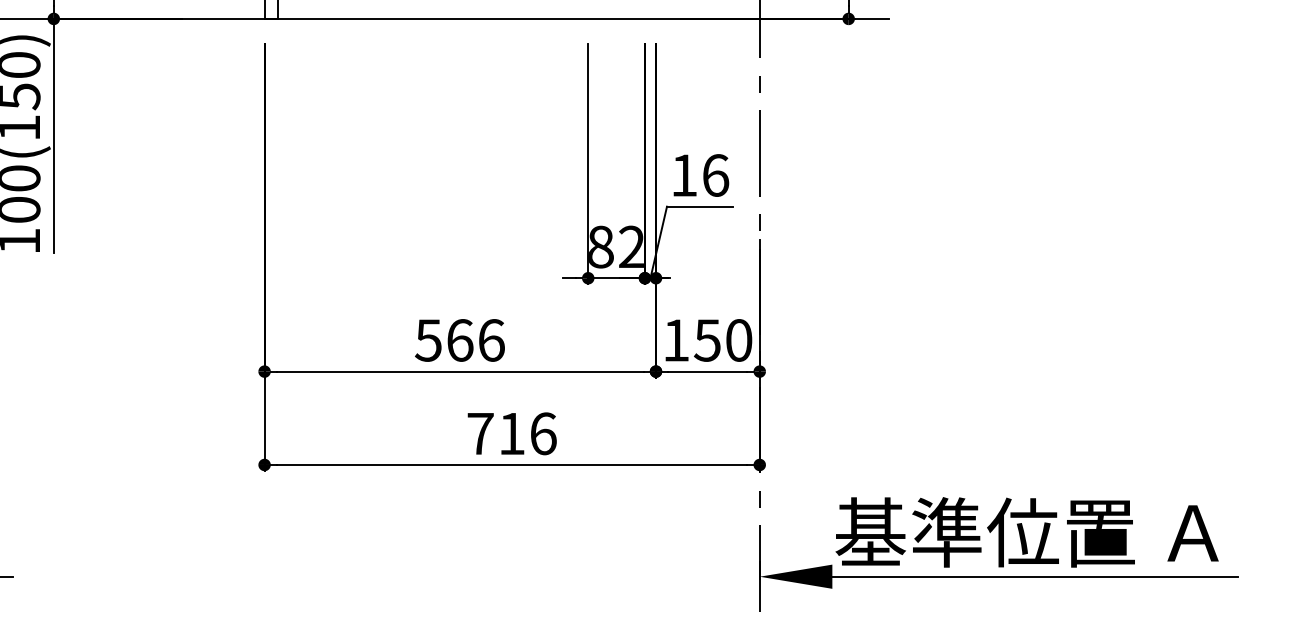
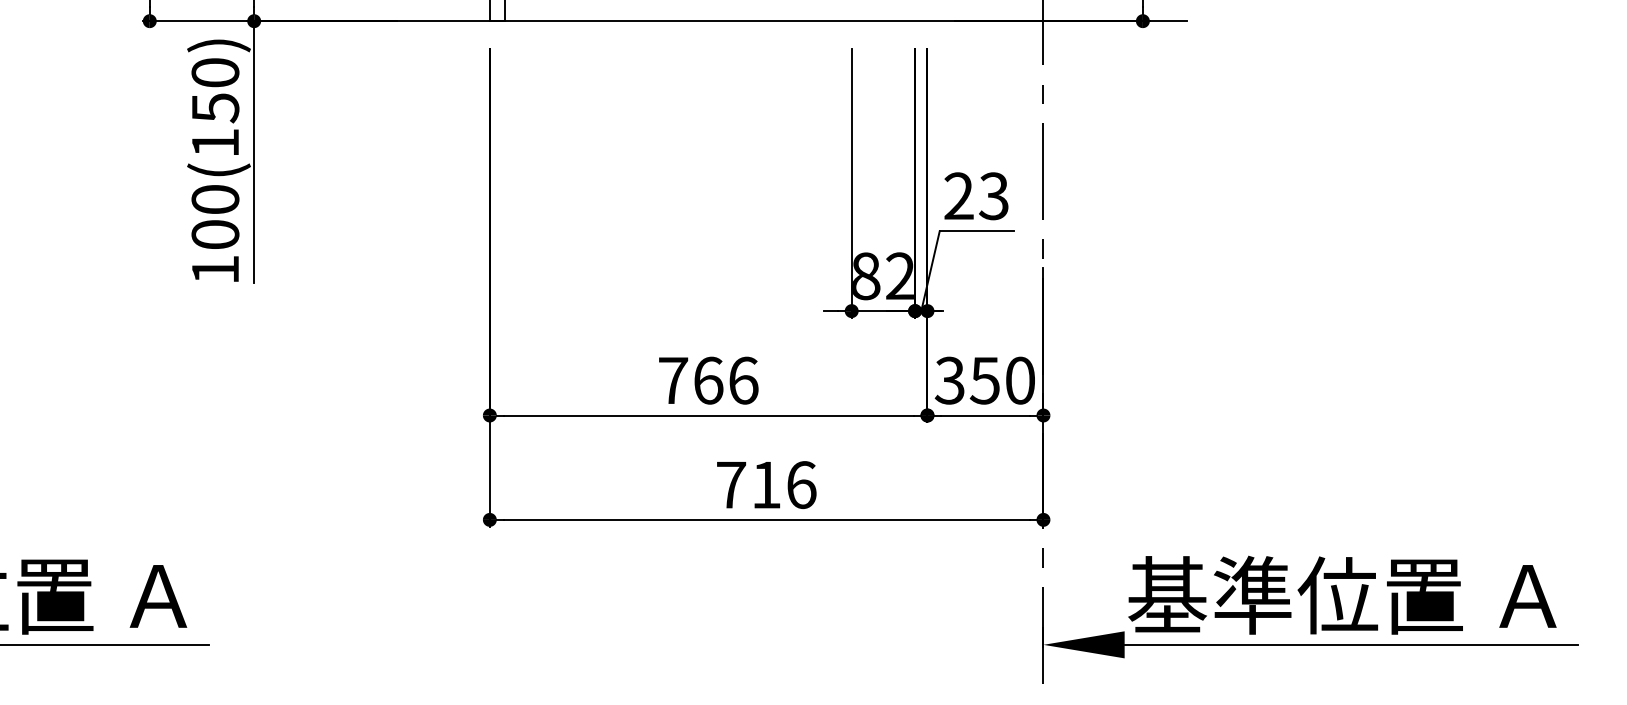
text: (699, 175) -> (976, 196), 16 -> 23
text: (427, 340) -> (672, 380), 566 -> 766
text: (675, 340) -> (949, 380), 150 -> 350

